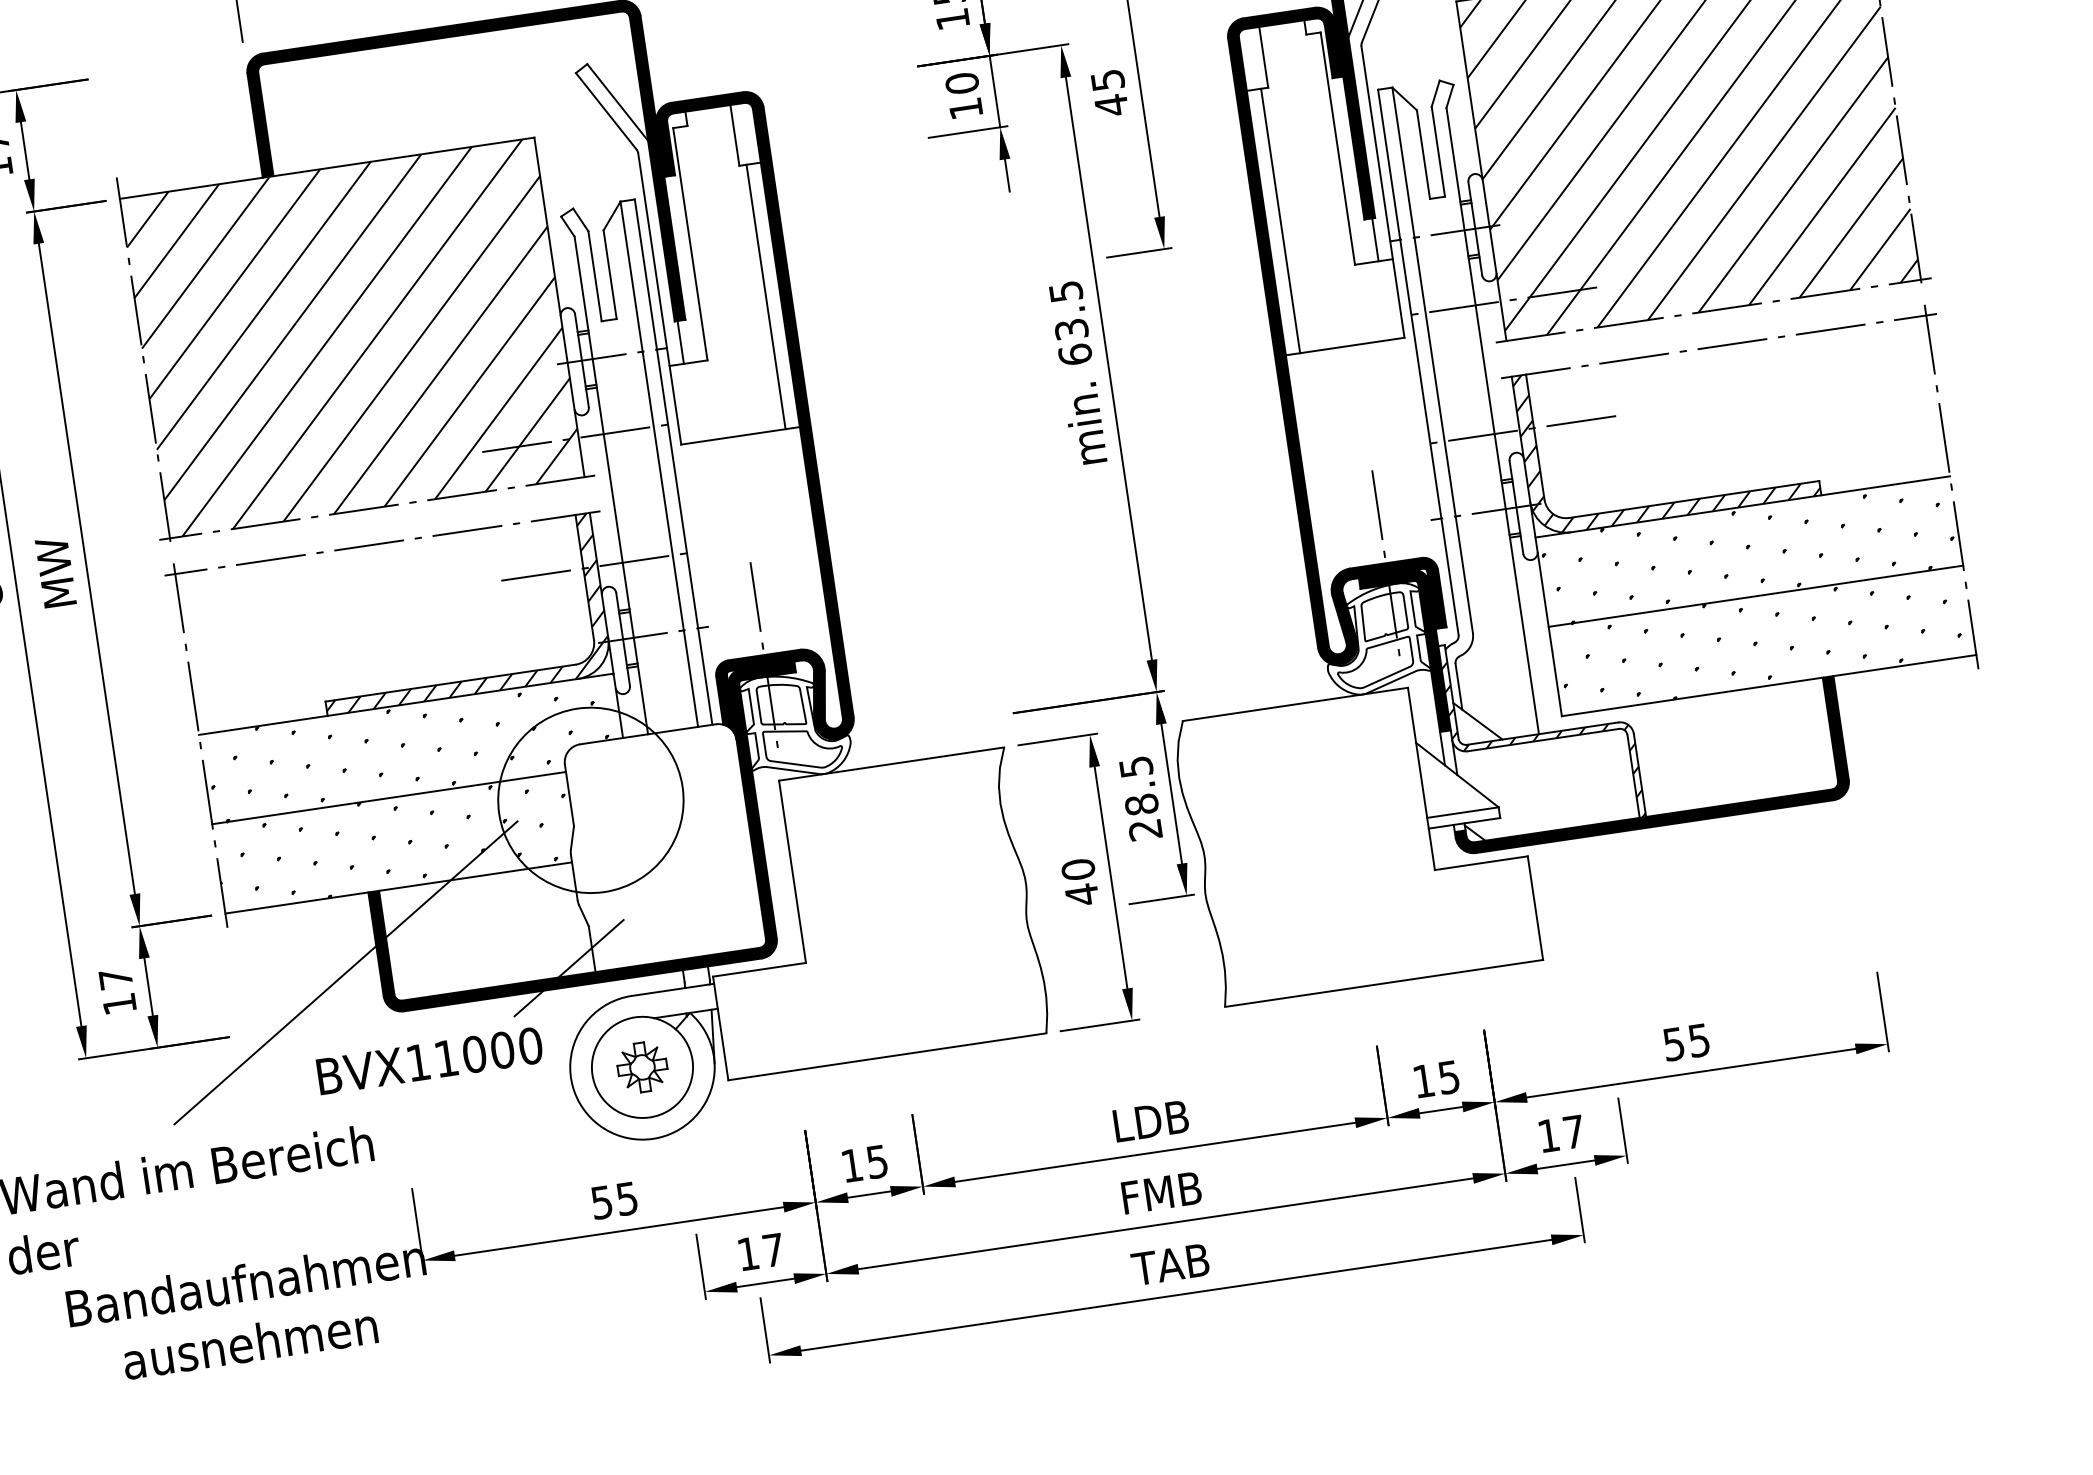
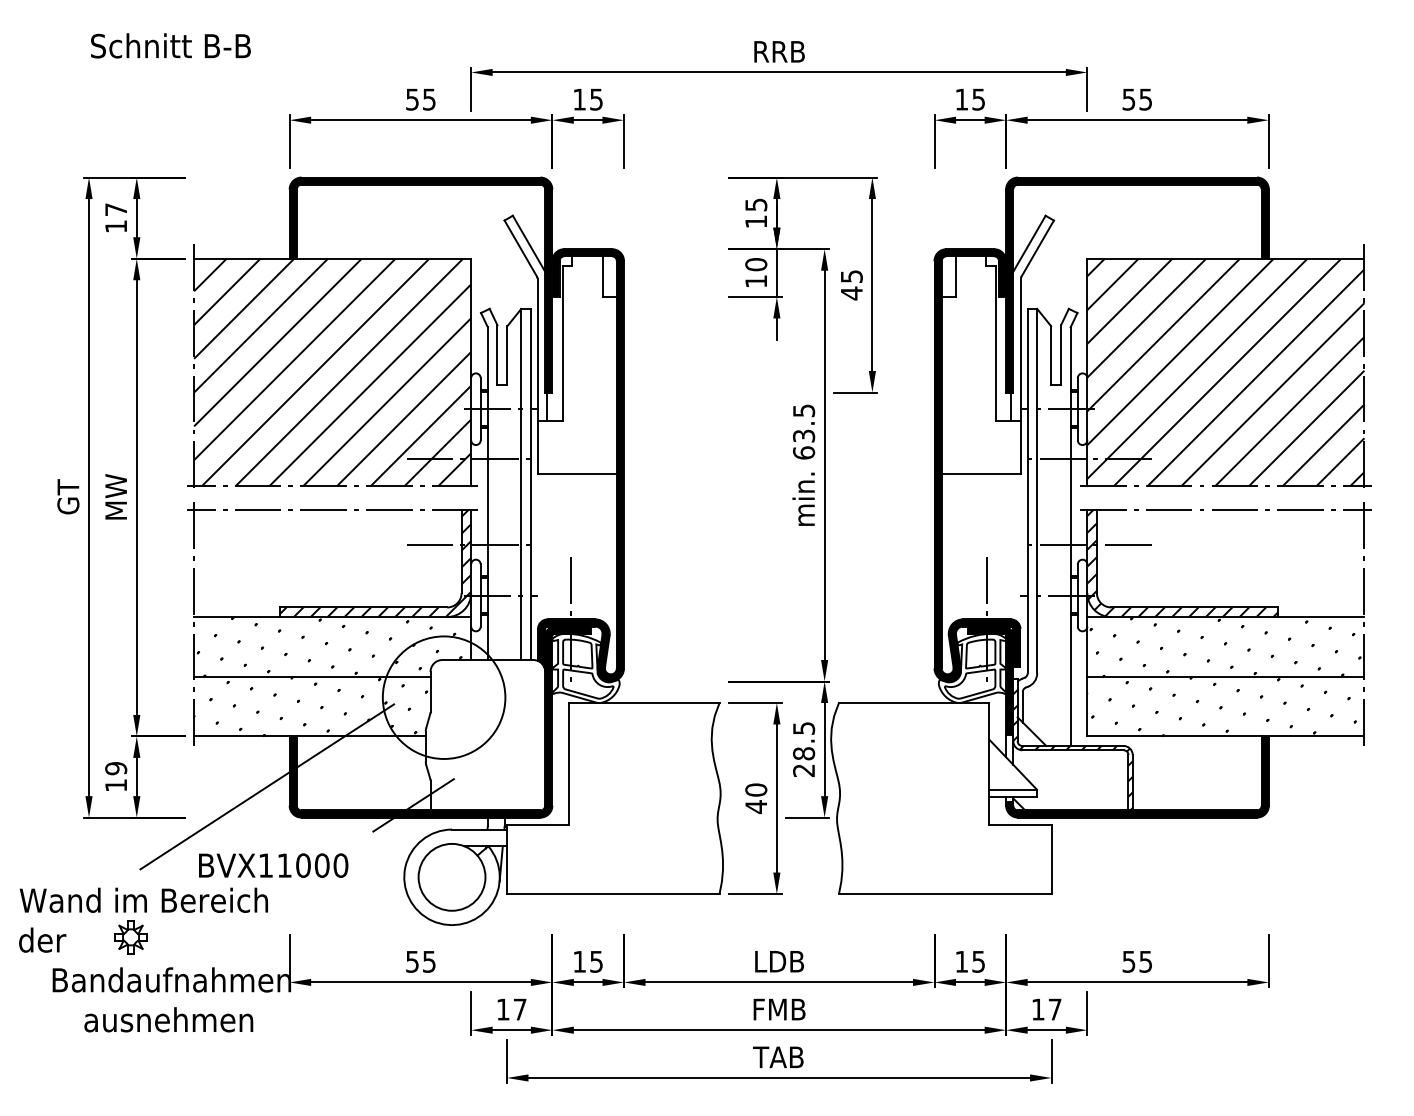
line: (1280, 219) -> (951, 384), removed
line: (766, 295) -> (607, 384), removed
text: (116, 978) -> (116, 768), 17 -> 19
text: (429, 1060) -> (273, 865), moved
part: (641, 1067) -> (130, 937), moved

